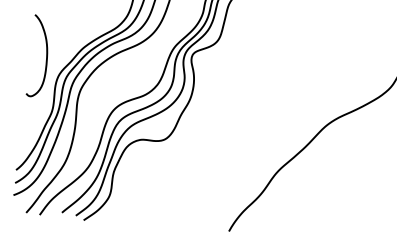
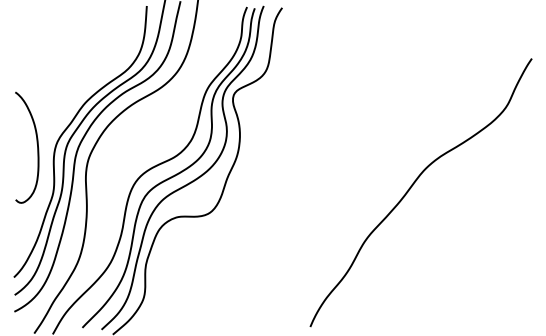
curve: (46, 54) -> (36, 143), moved

